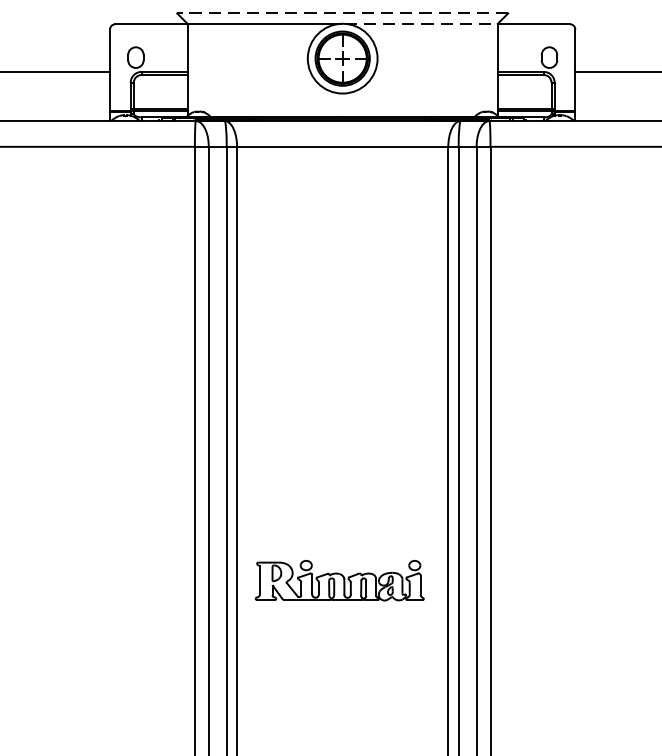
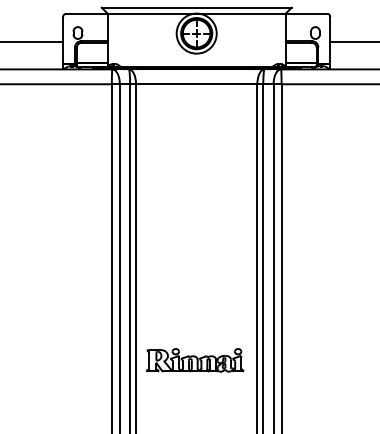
line: (342, 13) -> (196, 7), dashed -> solid
line: (420, 23) -> (241, 13), dashed -> solid
part: (340, 580) -> (195, 360), moved

